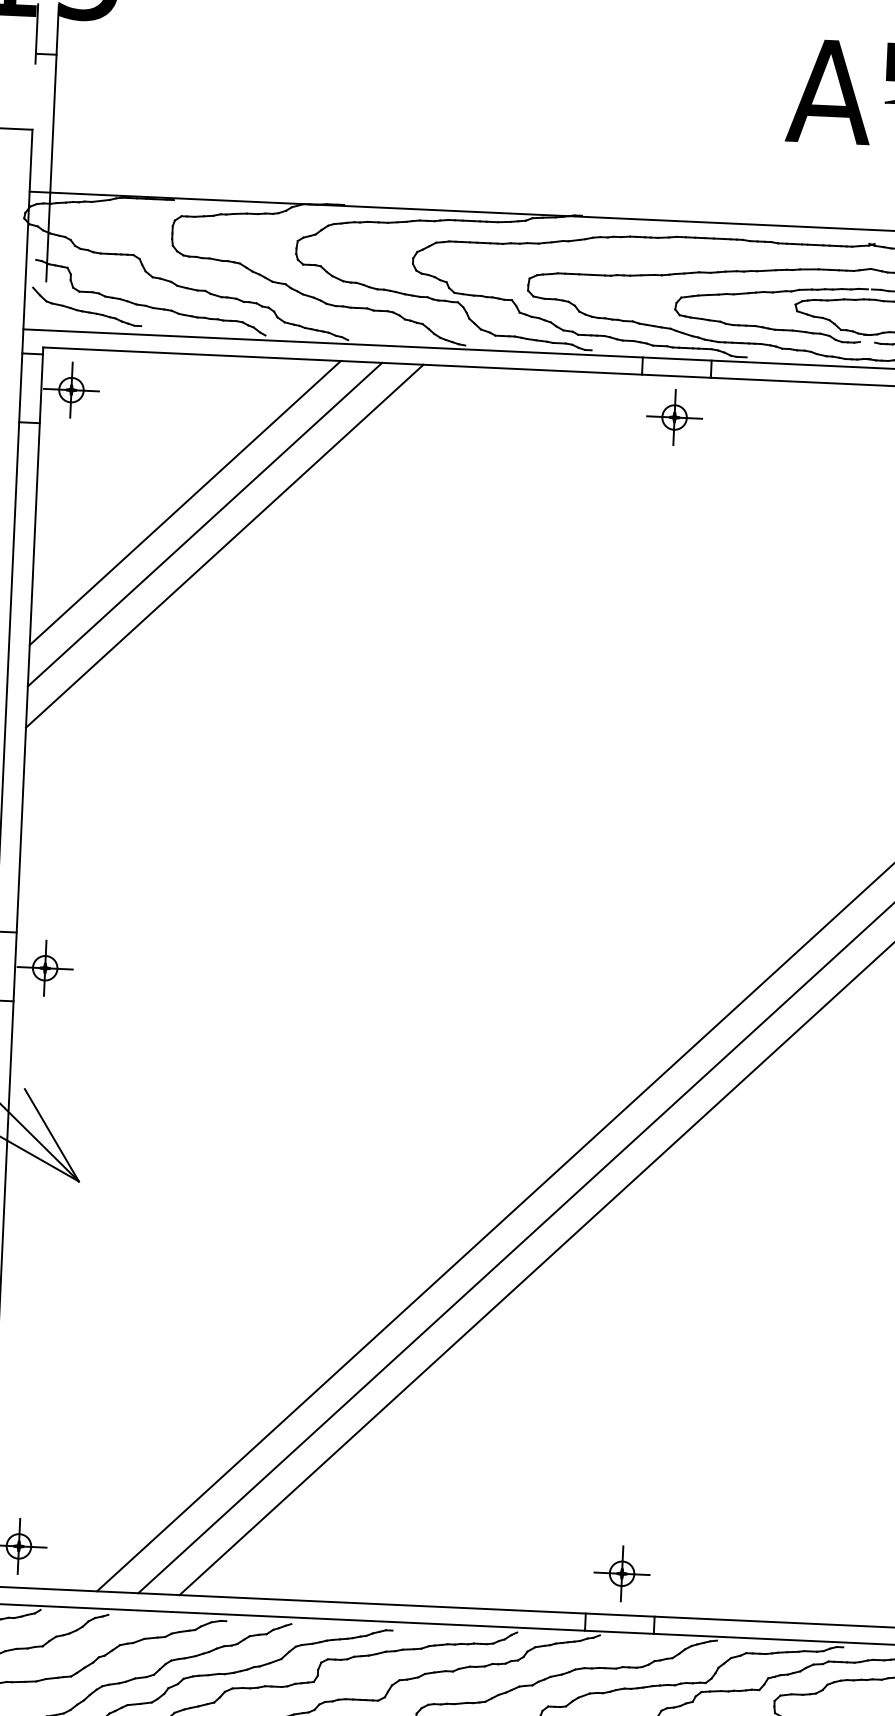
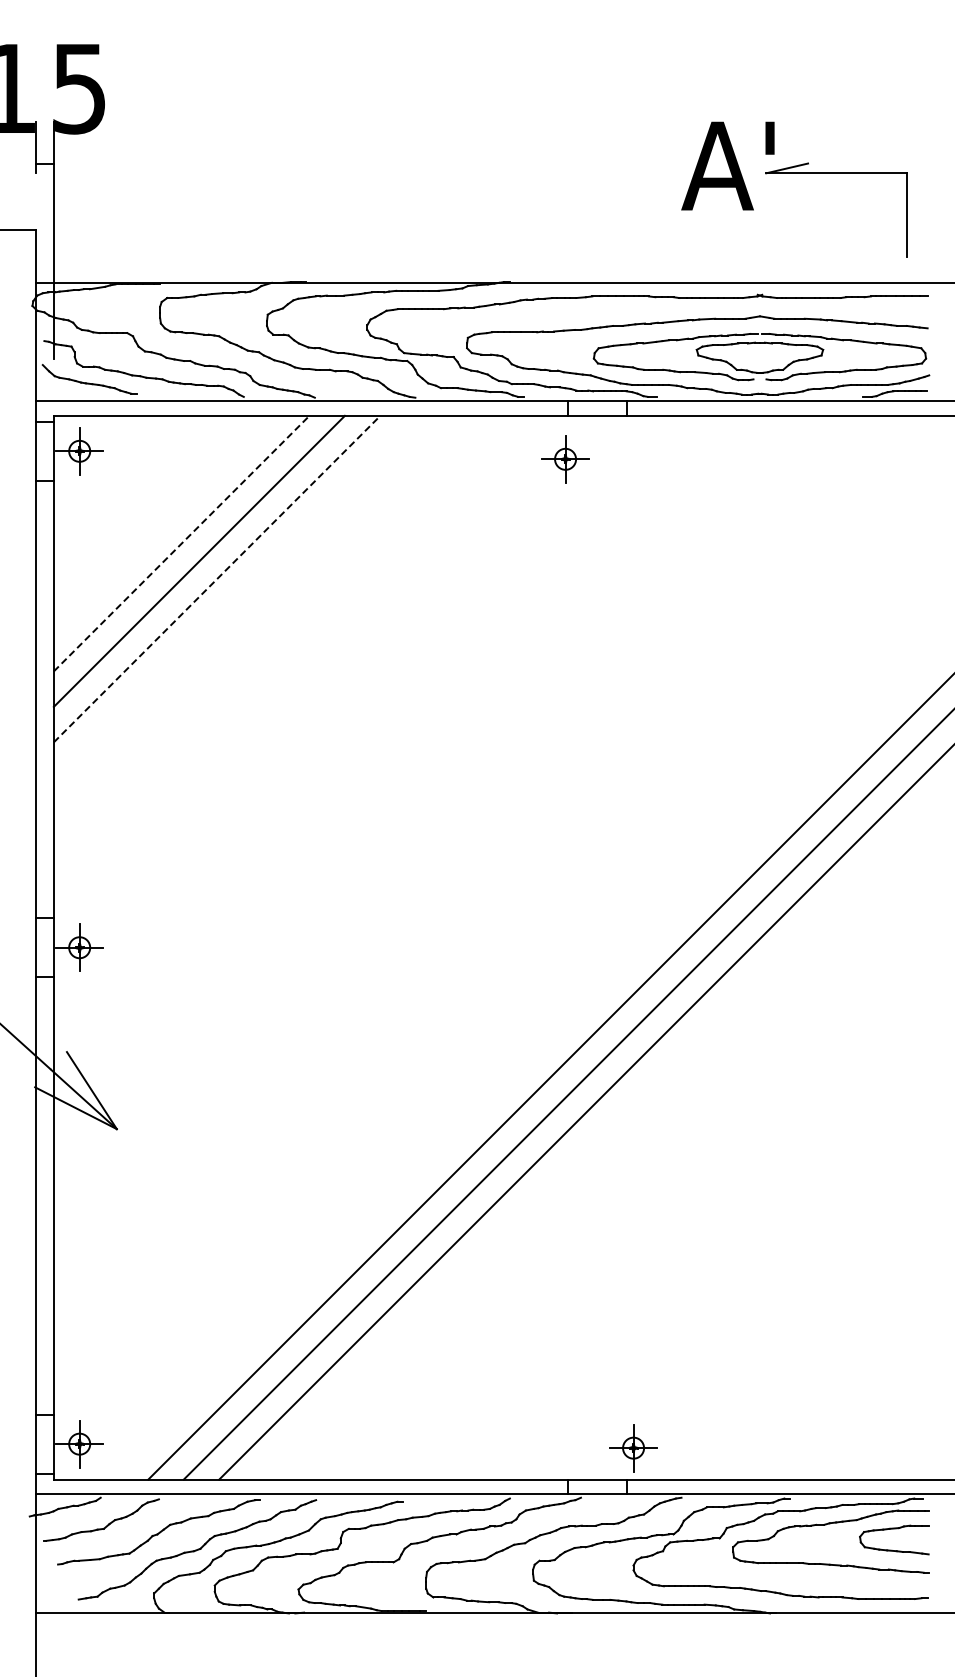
part: (674, 417) -> (565, 459), moved
line: (185, 502) -> (181, 543), solid -> dashed
line: (225, 546) -> (217, 579), solid -> dashed
part: (621, 1574) -> (633, 1448), moved

